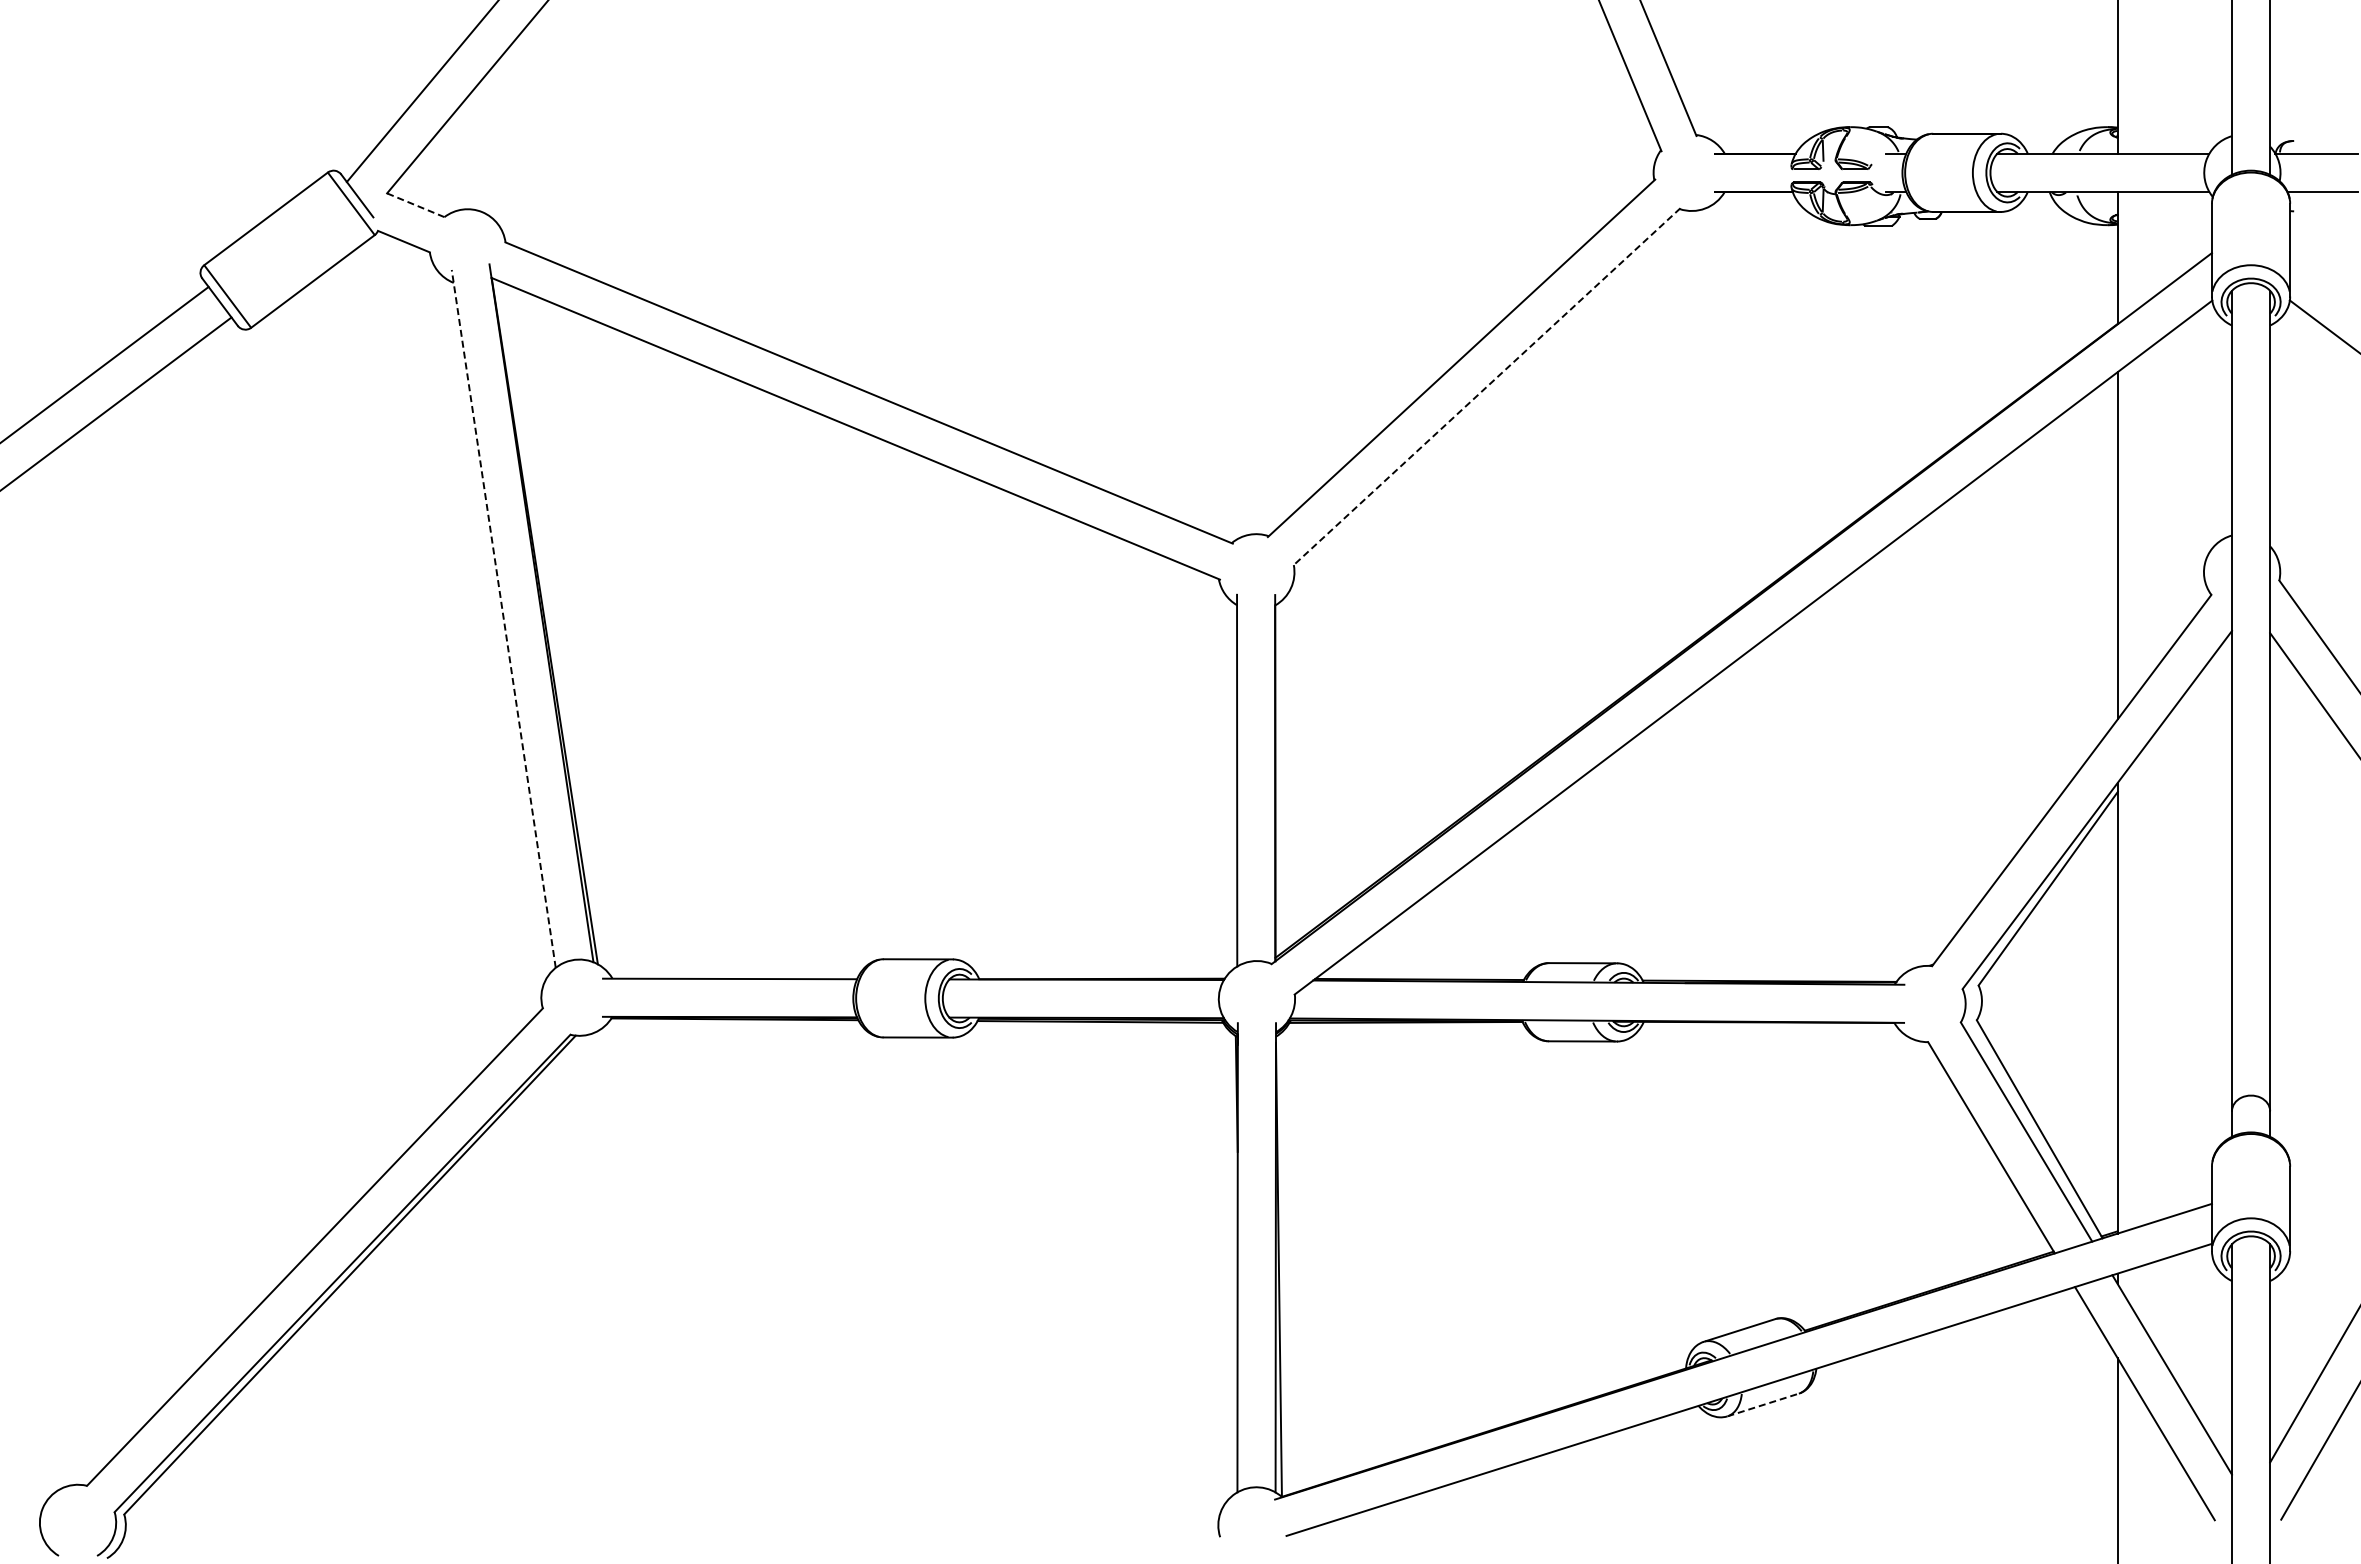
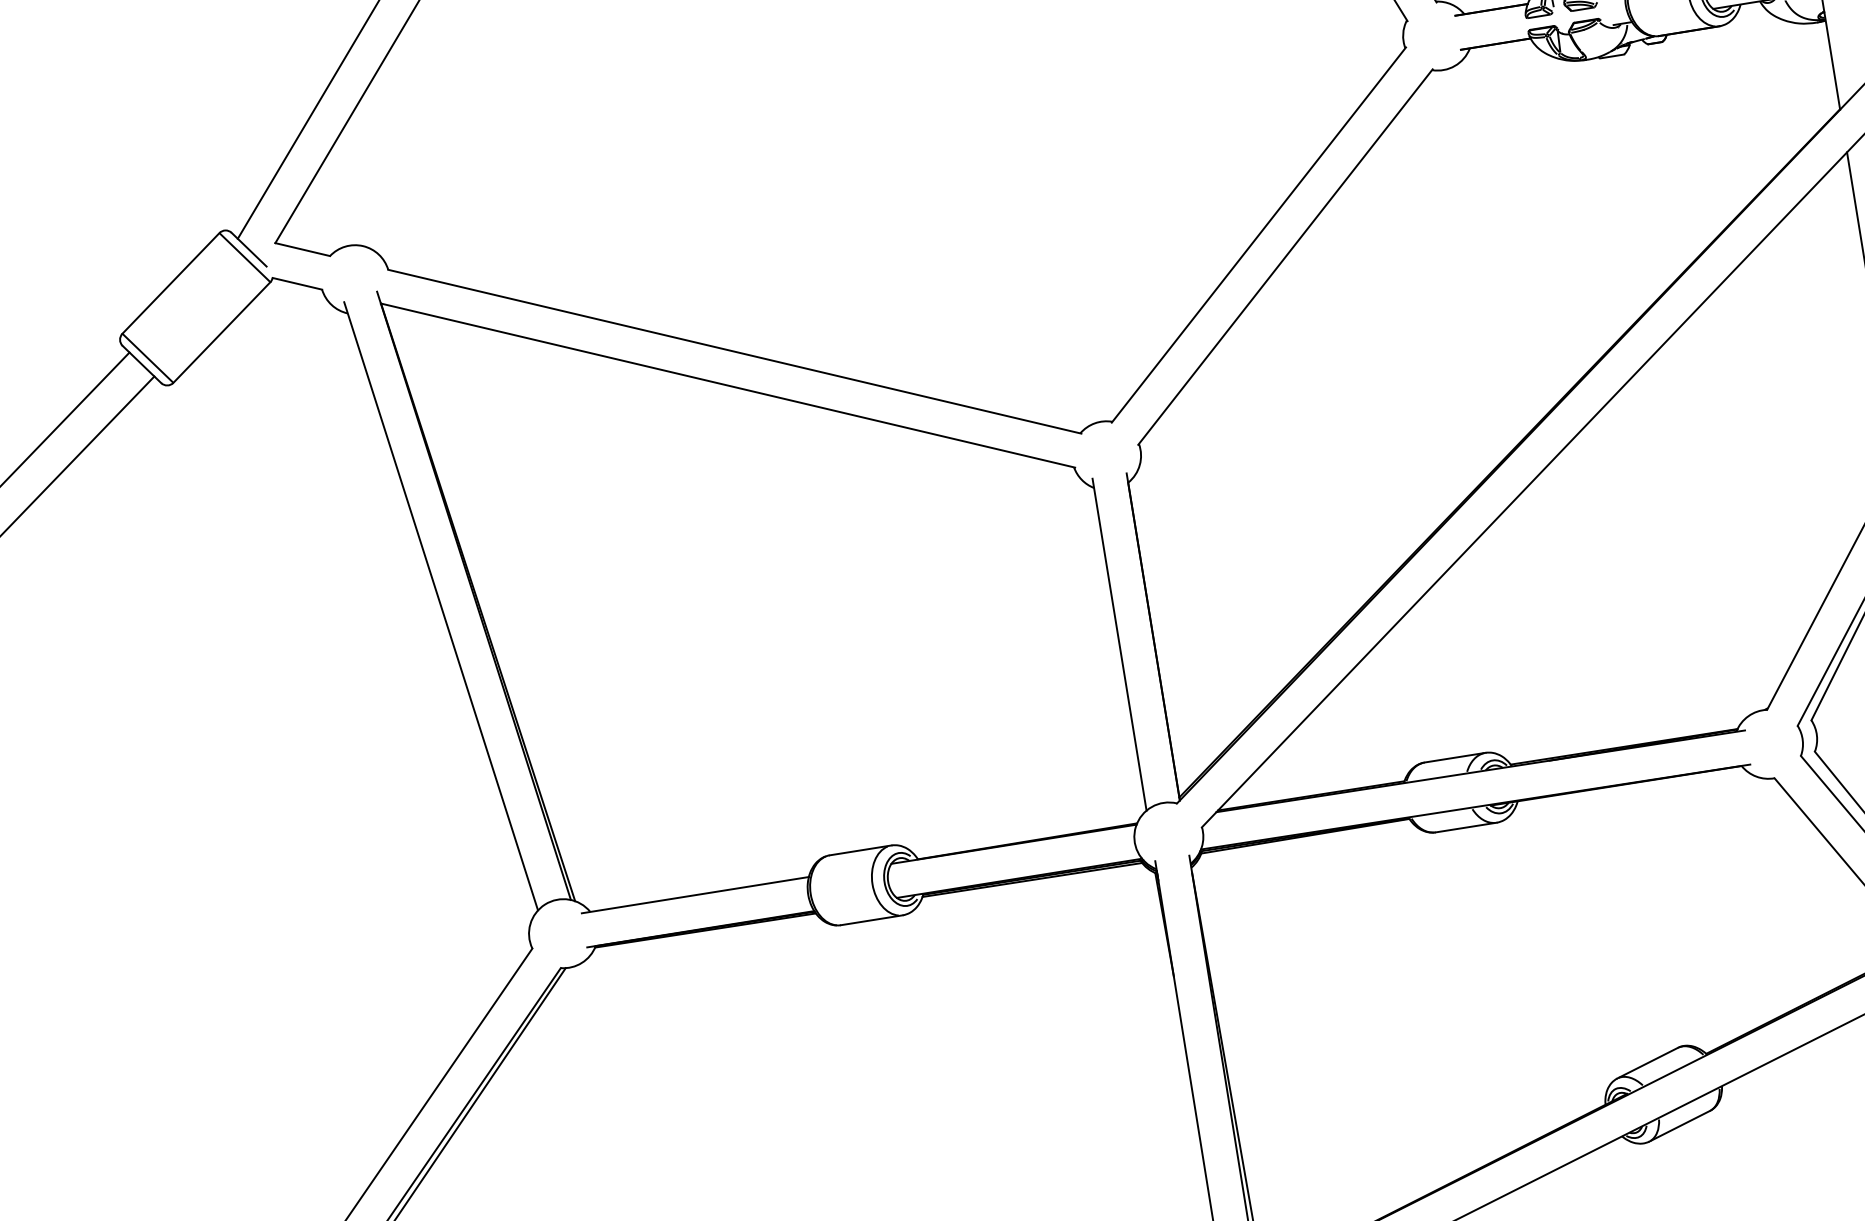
line: (415, 205) -> (302, 249), dashed -> solid
line: (1486, 387) -> (1285, 257), dashed -> solid
line: (503, 618) -> (440, 605), dashed -> solid
line: (1763, 1404) -> (1679, 1125), dashed -> solid

